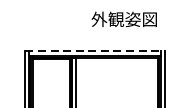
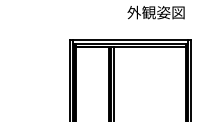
line: (95, 50) -> (130, 39), dashed -> solid

